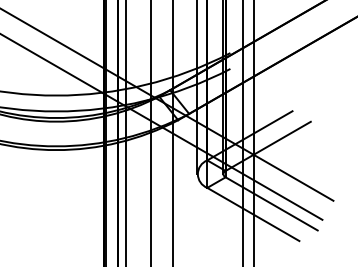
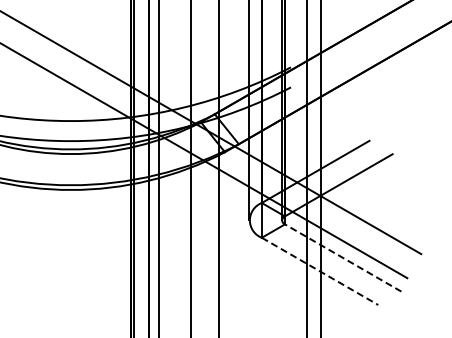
line: (271, 203) -> (342, 257), solid -> dashed
line: (253, 214) -> (320, 271), solid -> dashed

